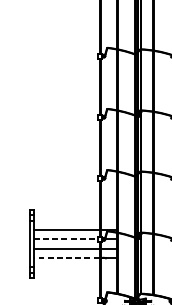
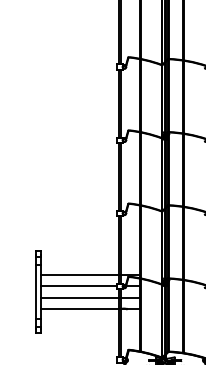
line: (66, 238) -> (79, 285), dashed -> solid
line: (66, 258) -> (79, 309), dashed -> solid

